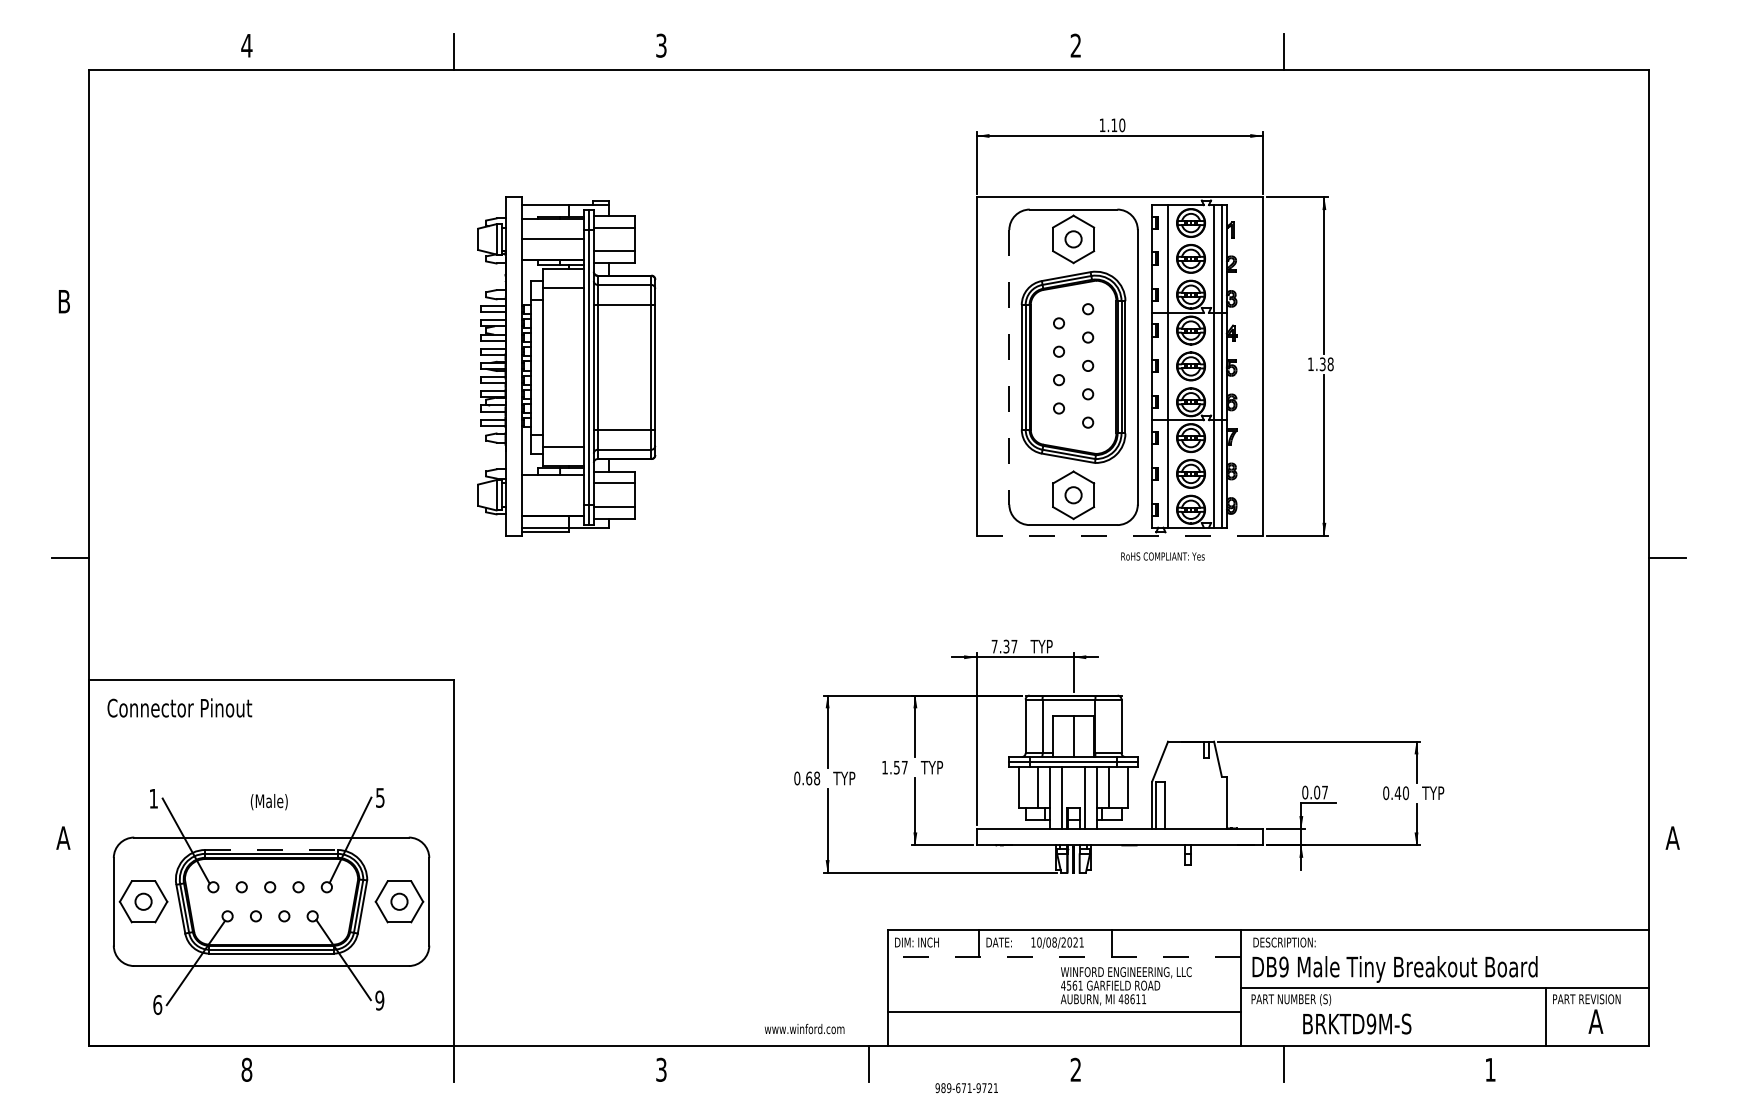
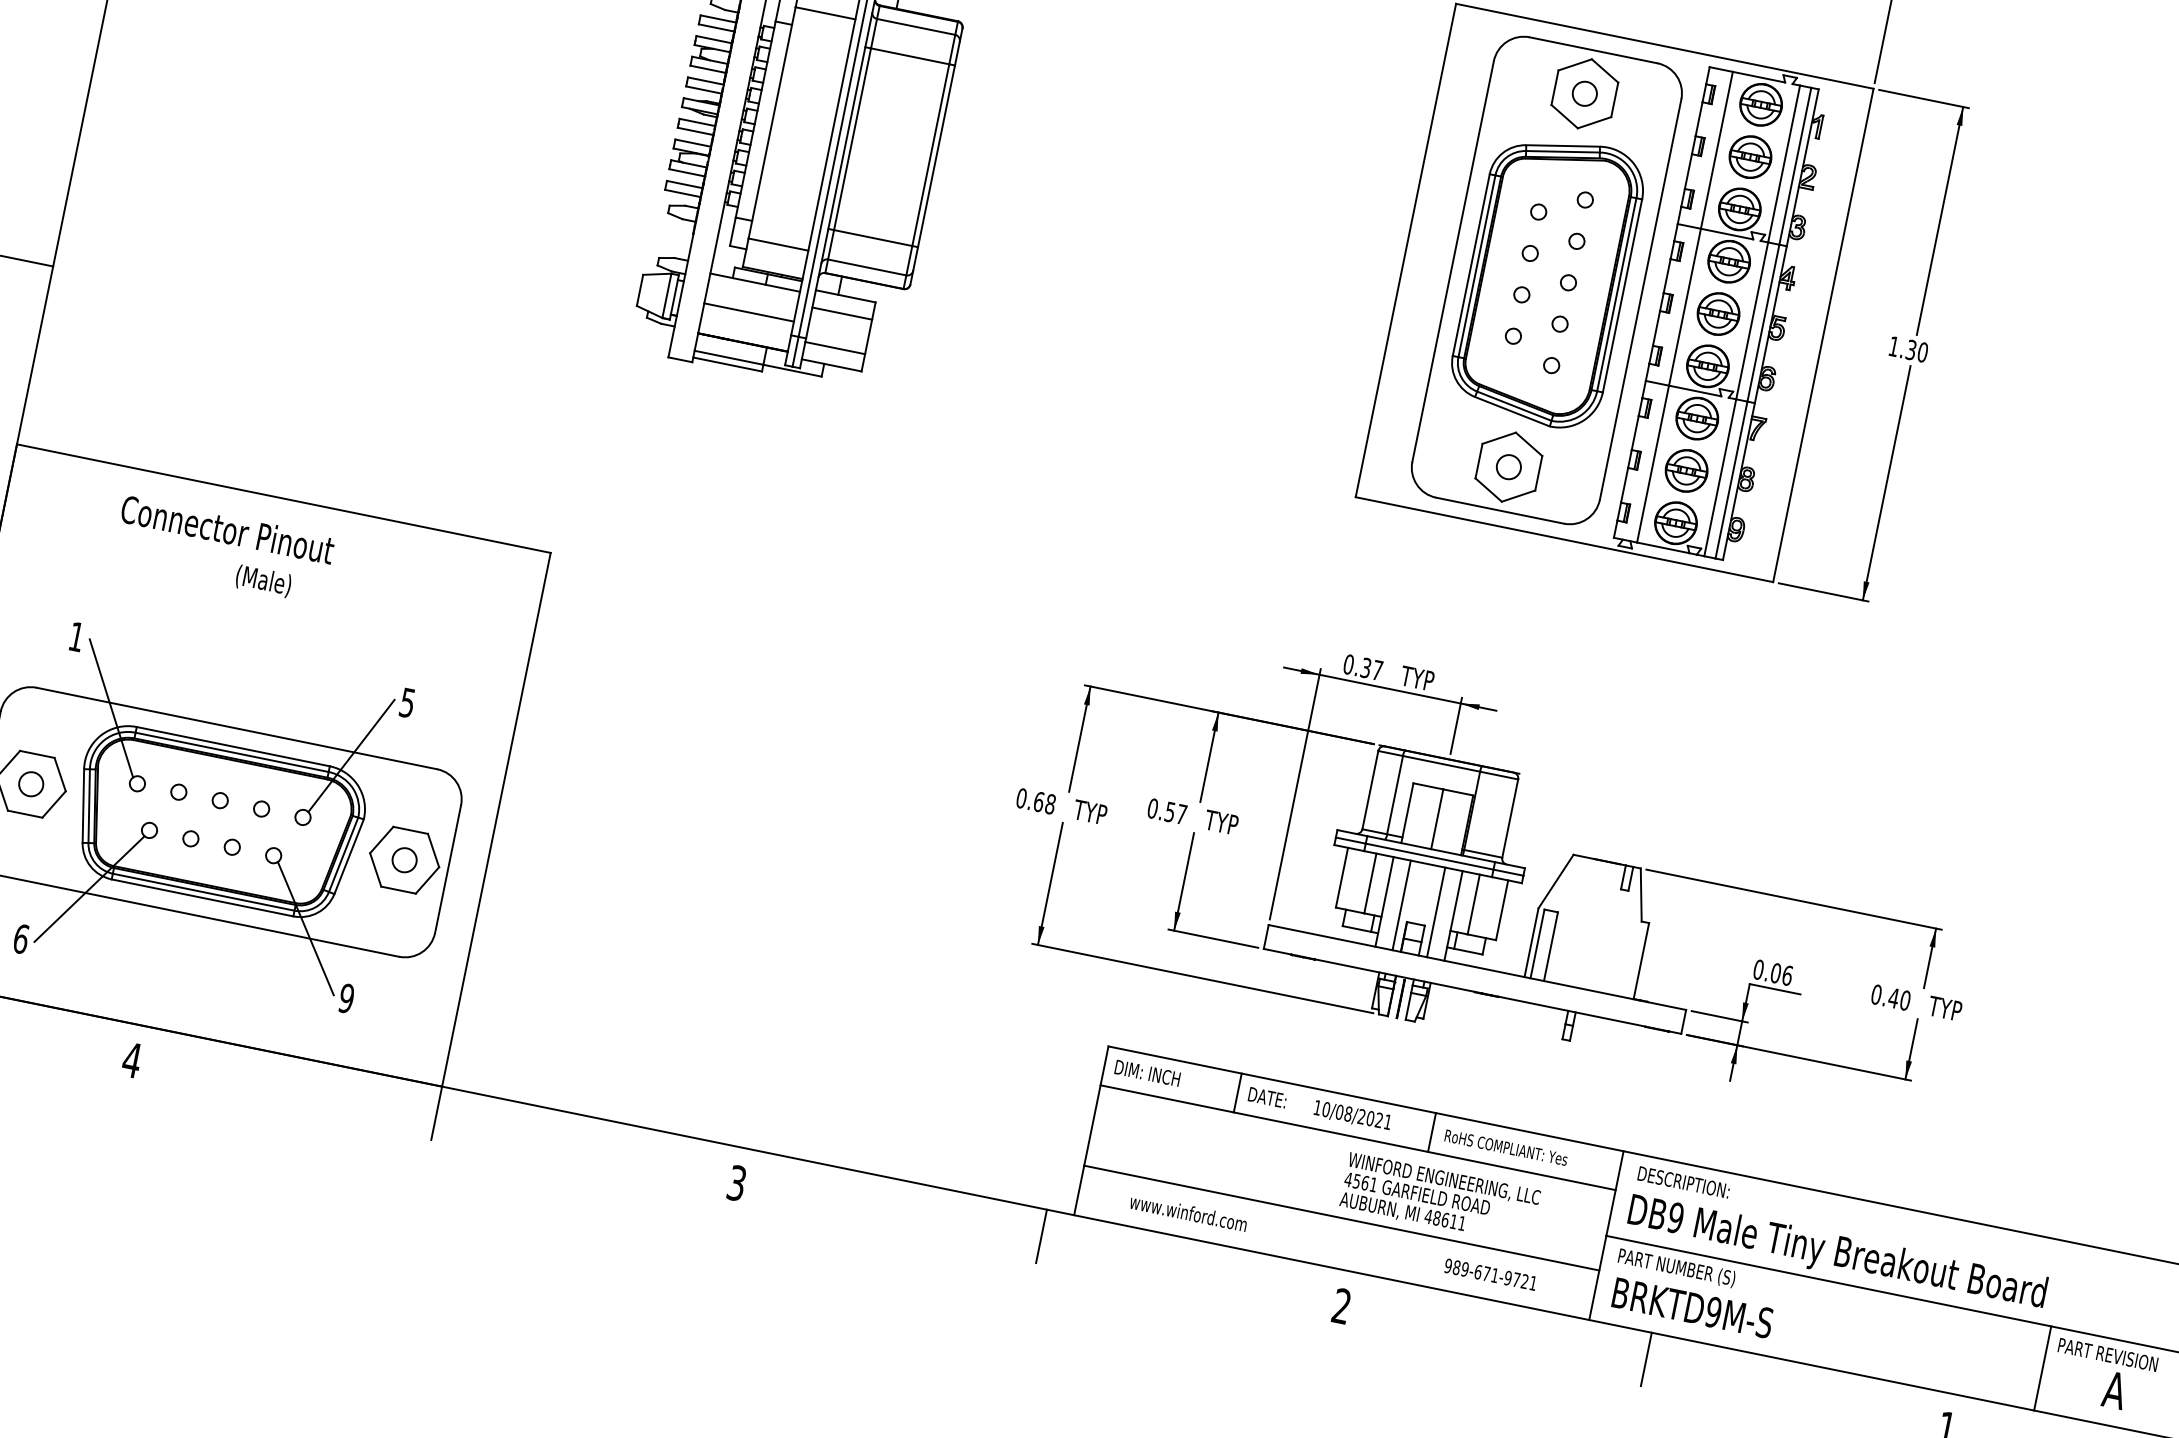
text: (1330, 363) -> (1922, 351), 1.38 -> 1.30
line: (1009, 367) -> (1453, 261), dashed -> solid
line: (552, 495) -> (748, 312), added
line: (1120, 535) -> (1565, 539), dashed -> solid
text: (1162, 556) -> (1505, 1147), moved
text: (994, 646) -> (1348, 664), 7.37 -> 0.37
text: (179, 707) -> (227, 528), moved
text: (885, 767) -> (1153, 808), 1.57 -> 0.57
text: (1325, 792) -> (1788, 975), 0.07 -> 0.06
text: (268, 802) -> (262, 581), moved
line: (272, 849) -> (234, 746), dashed -> solid
line: (1064, 956) -> (1358, 1137), dashed -> solid
text: (1357, 1023) -> (1693, 1307), moved
text: (804, 1029) -> (1188, 1213), moved
text: (246, 1069) -> (131, 1059), 8 -> 4
text: (966, 1088) -> (1490, 1275), moved

